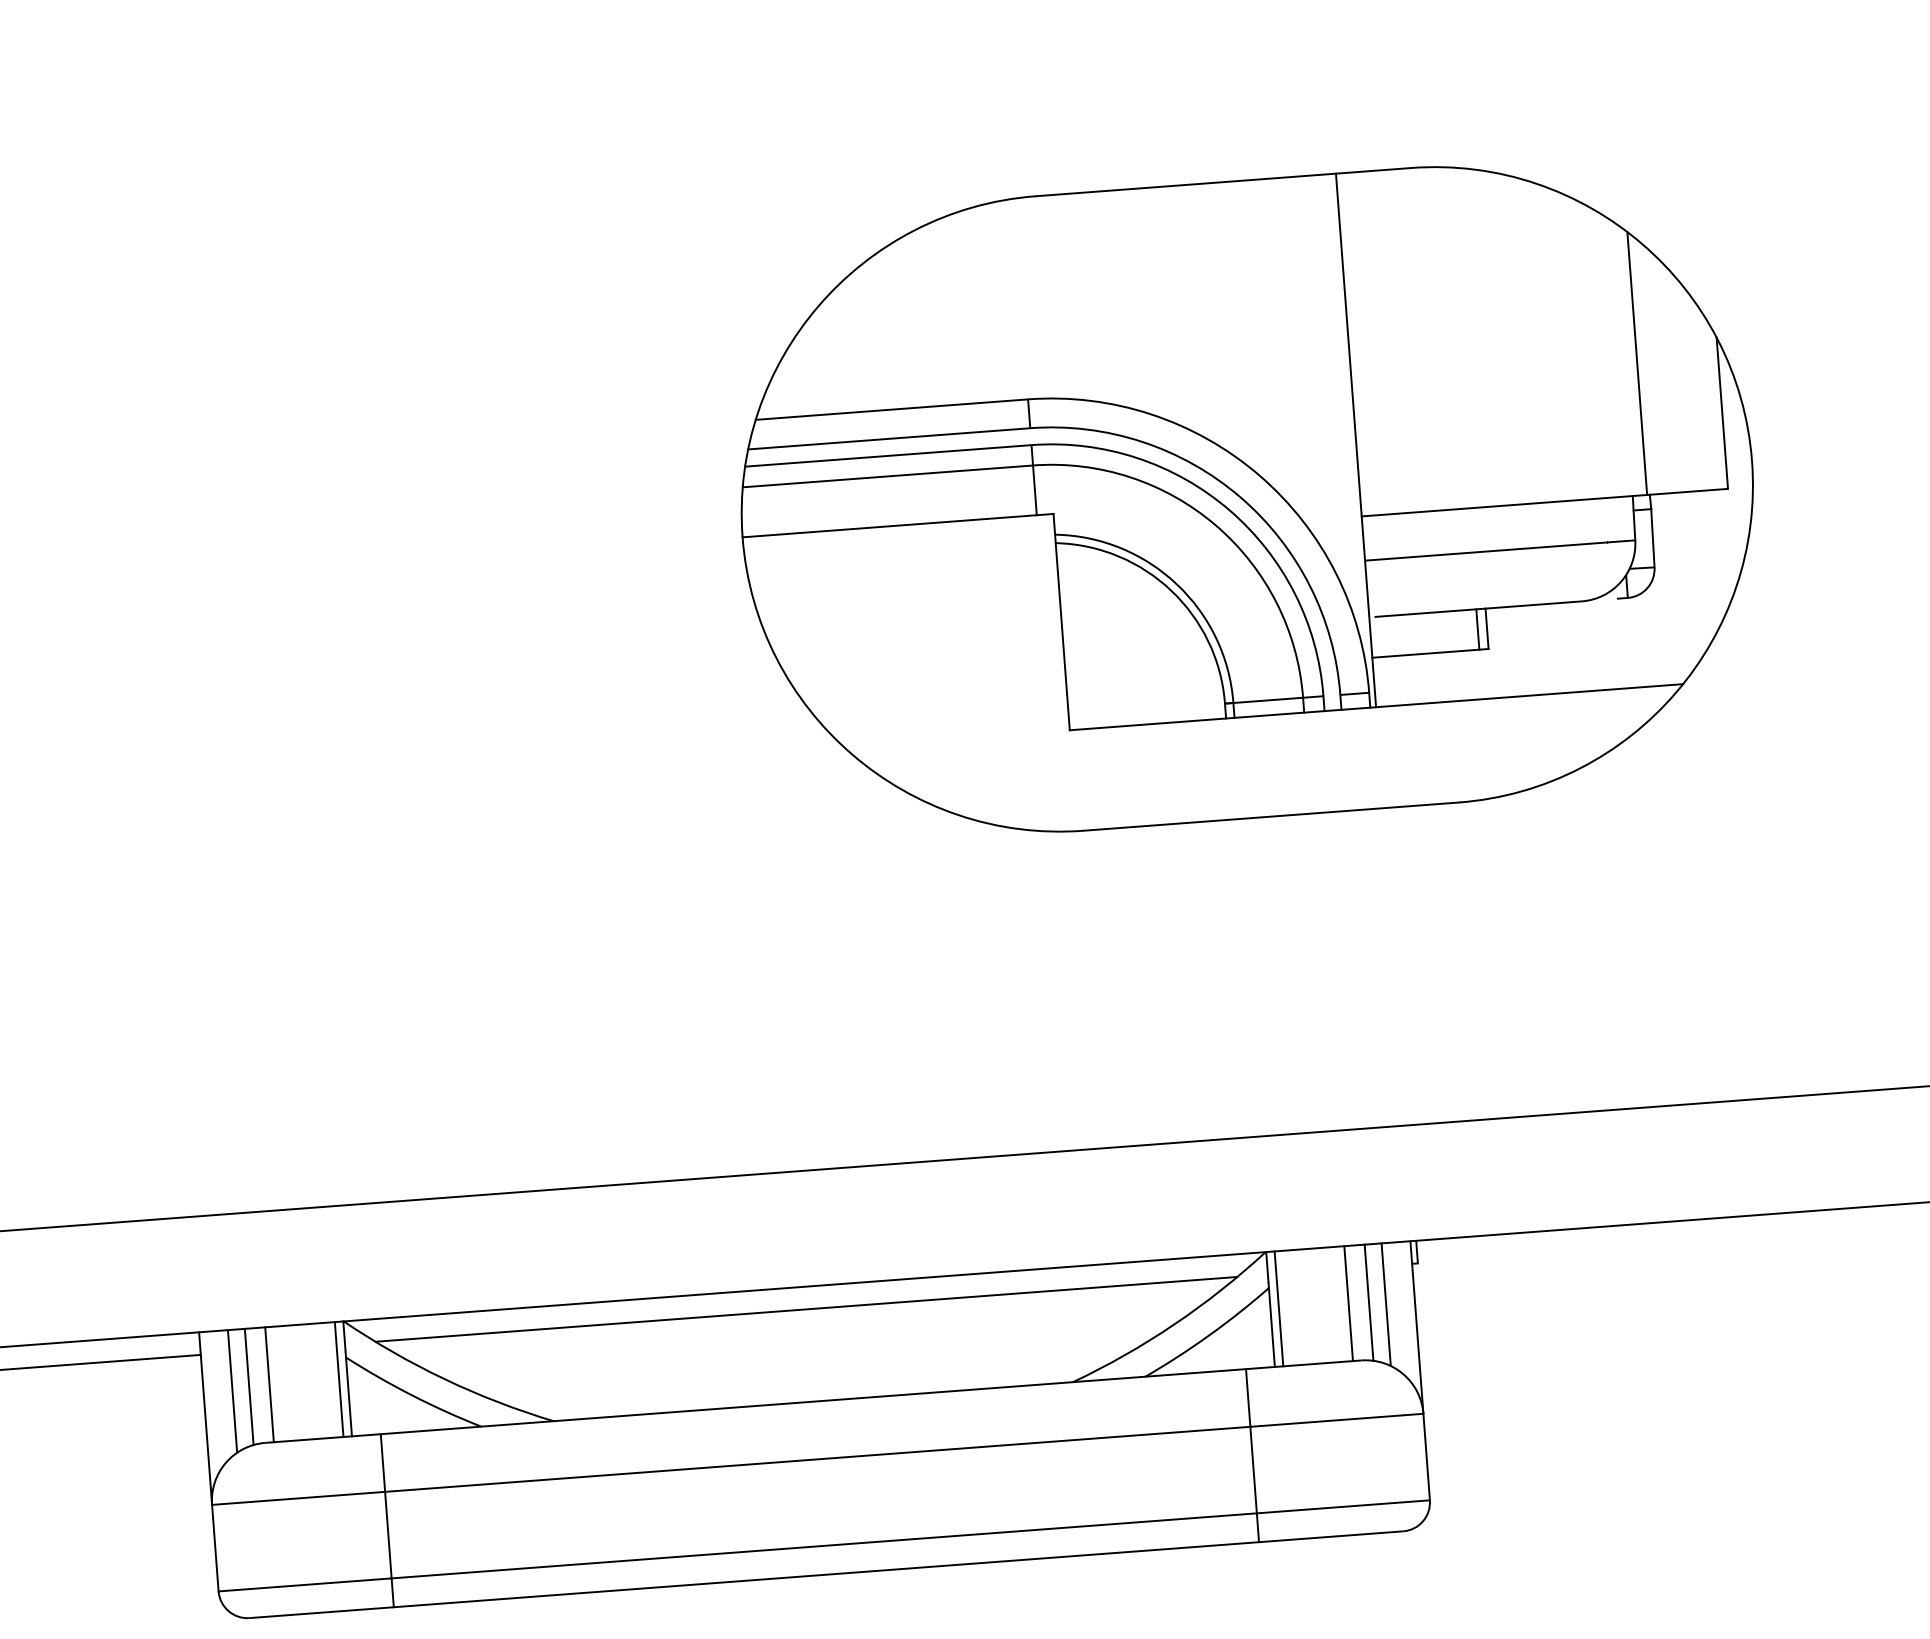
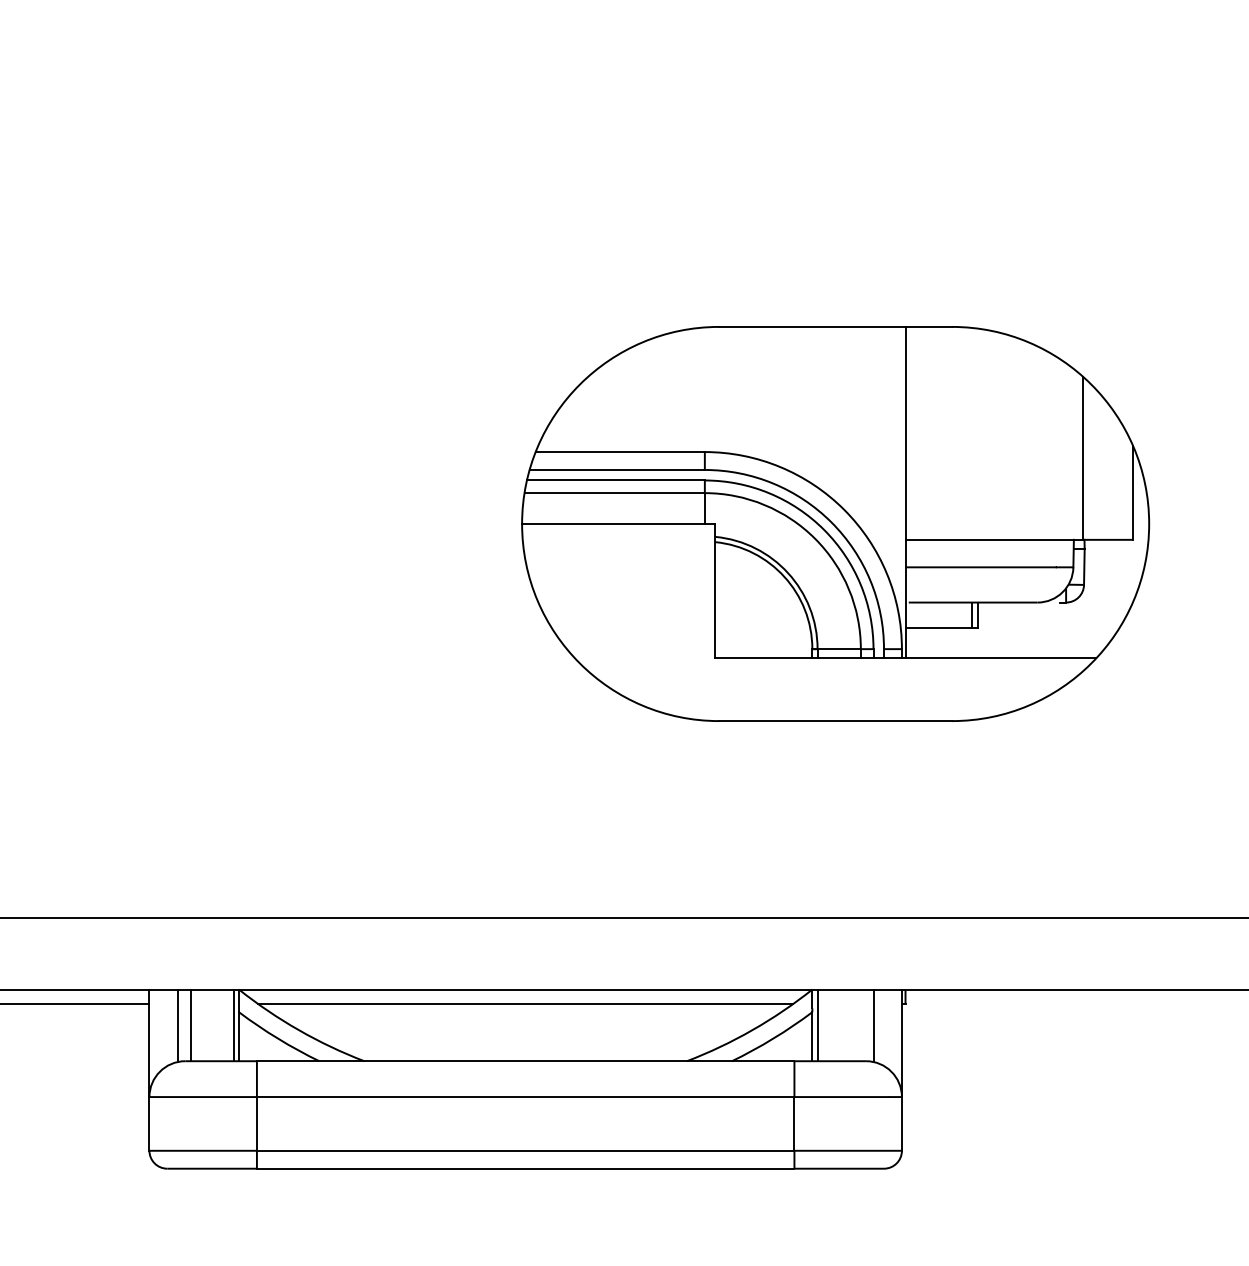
line: (1348, 1303) -> (860, 1025), removed
line: (1386, 1303) -> (884, 1027), removed
line: (232, 1390) -> (167, 1027), removed

